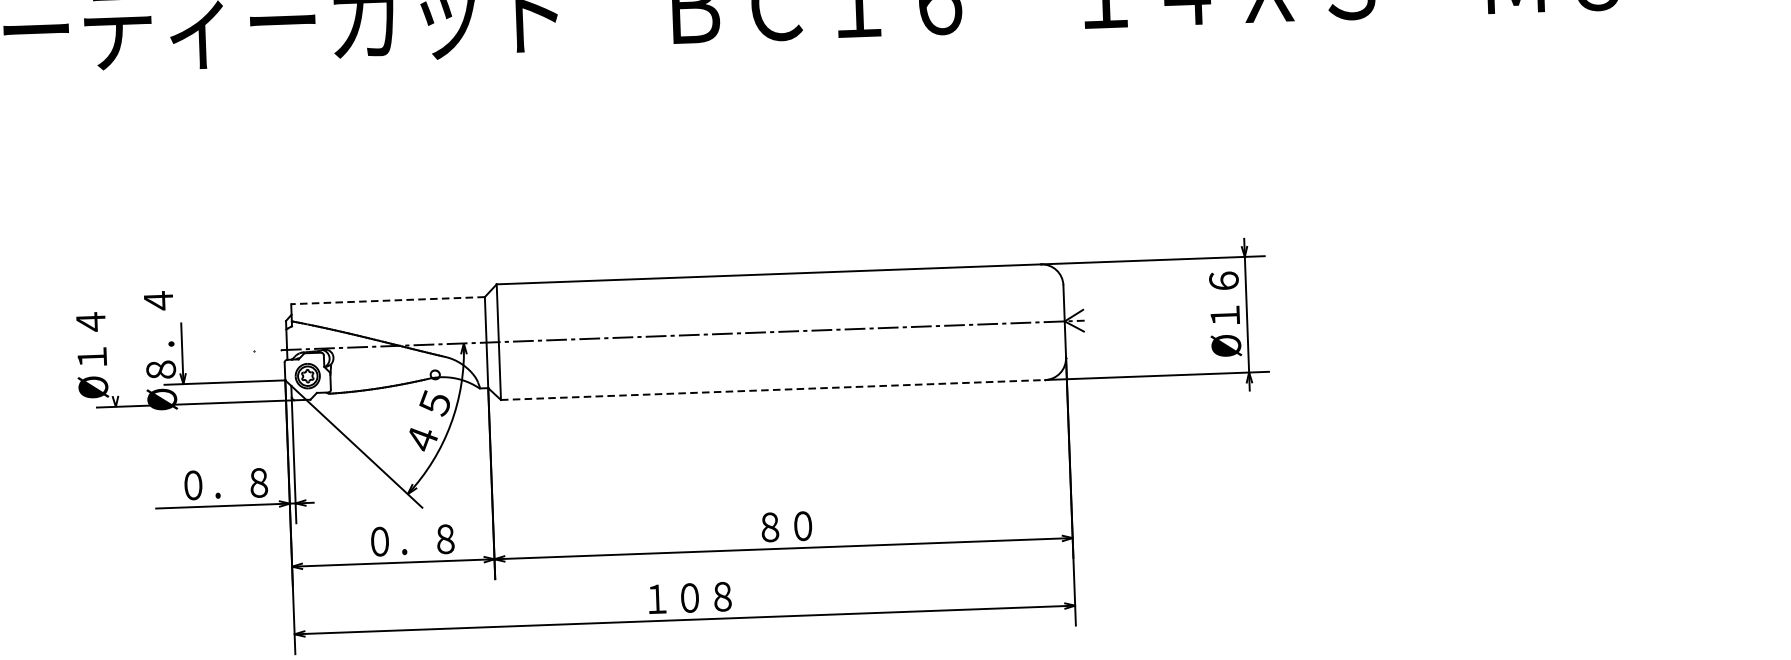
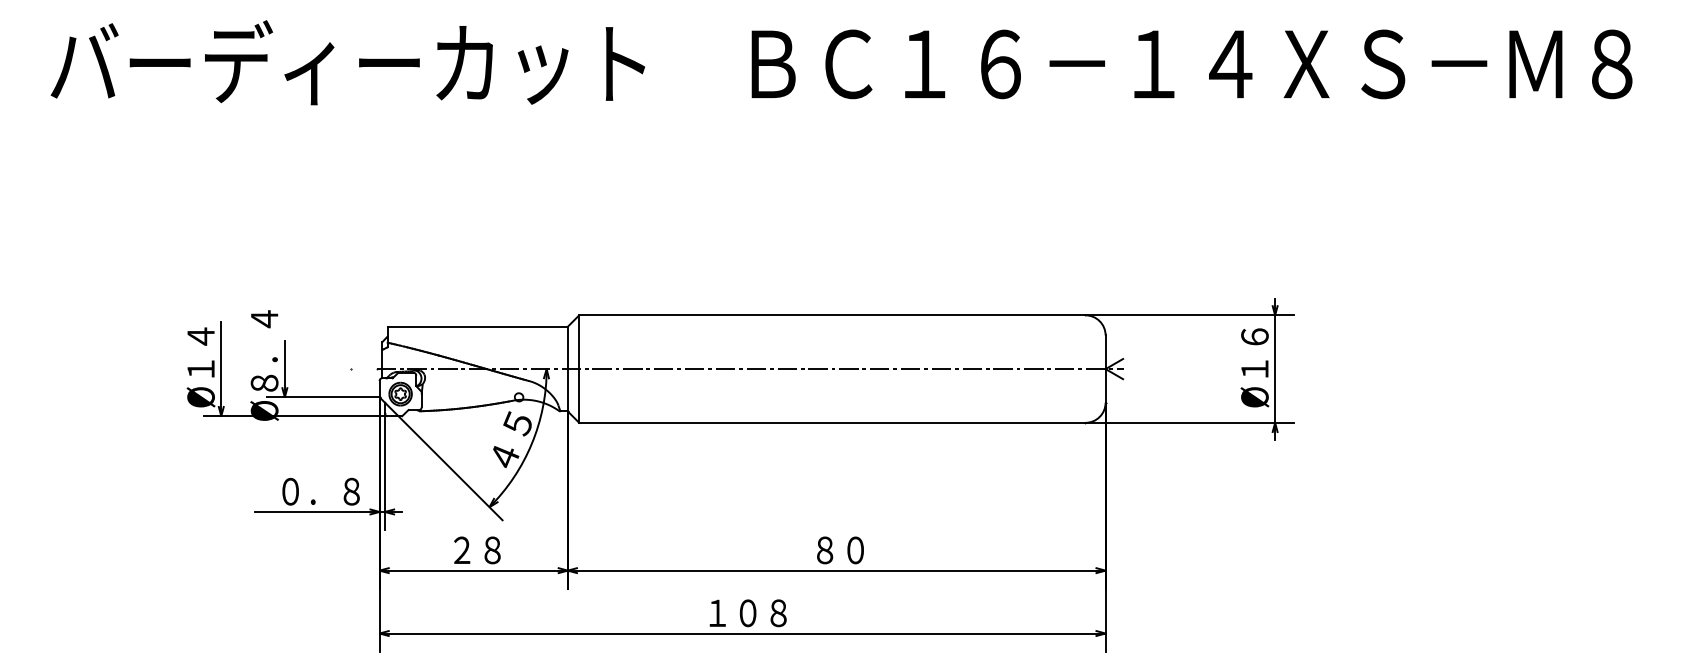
line: (387, 300) -> (477, 326), dashed -> solid
line: (114, 356) -> (221, 369), added
line: (773, 389) -> (832, 422), dashed -> solid
text: (412, 540) -> (492, 550), ０．８ -> ２８

